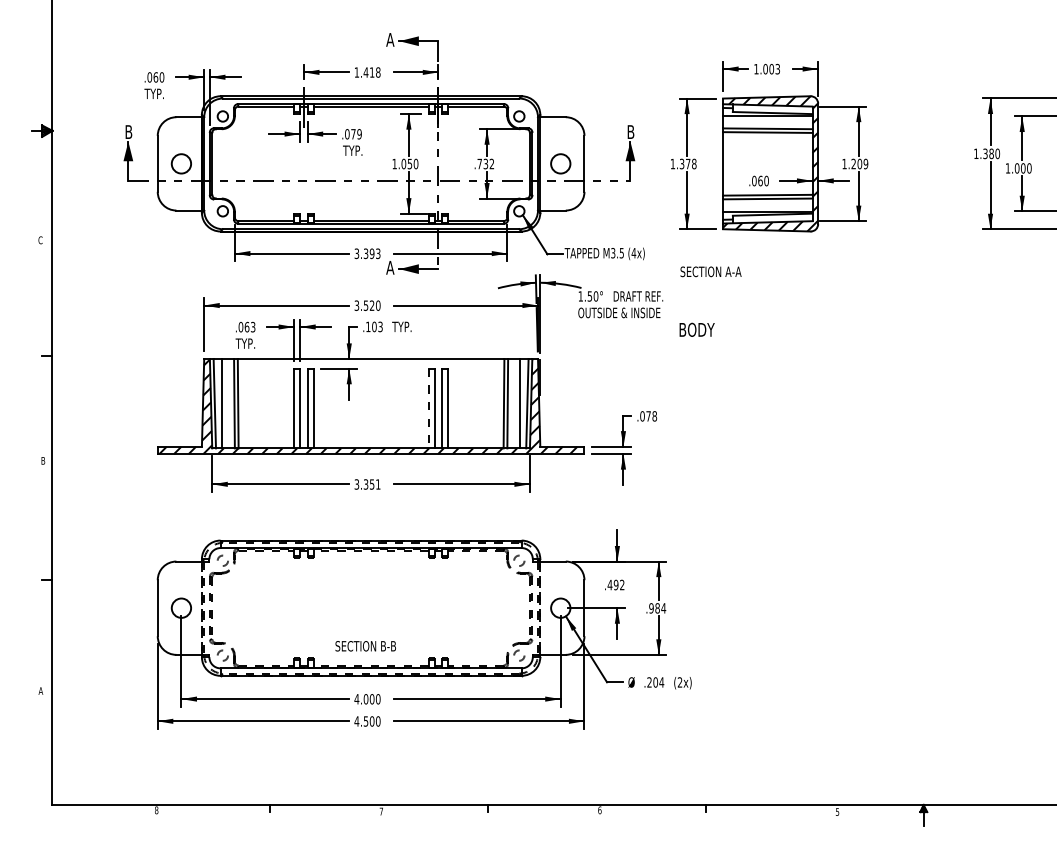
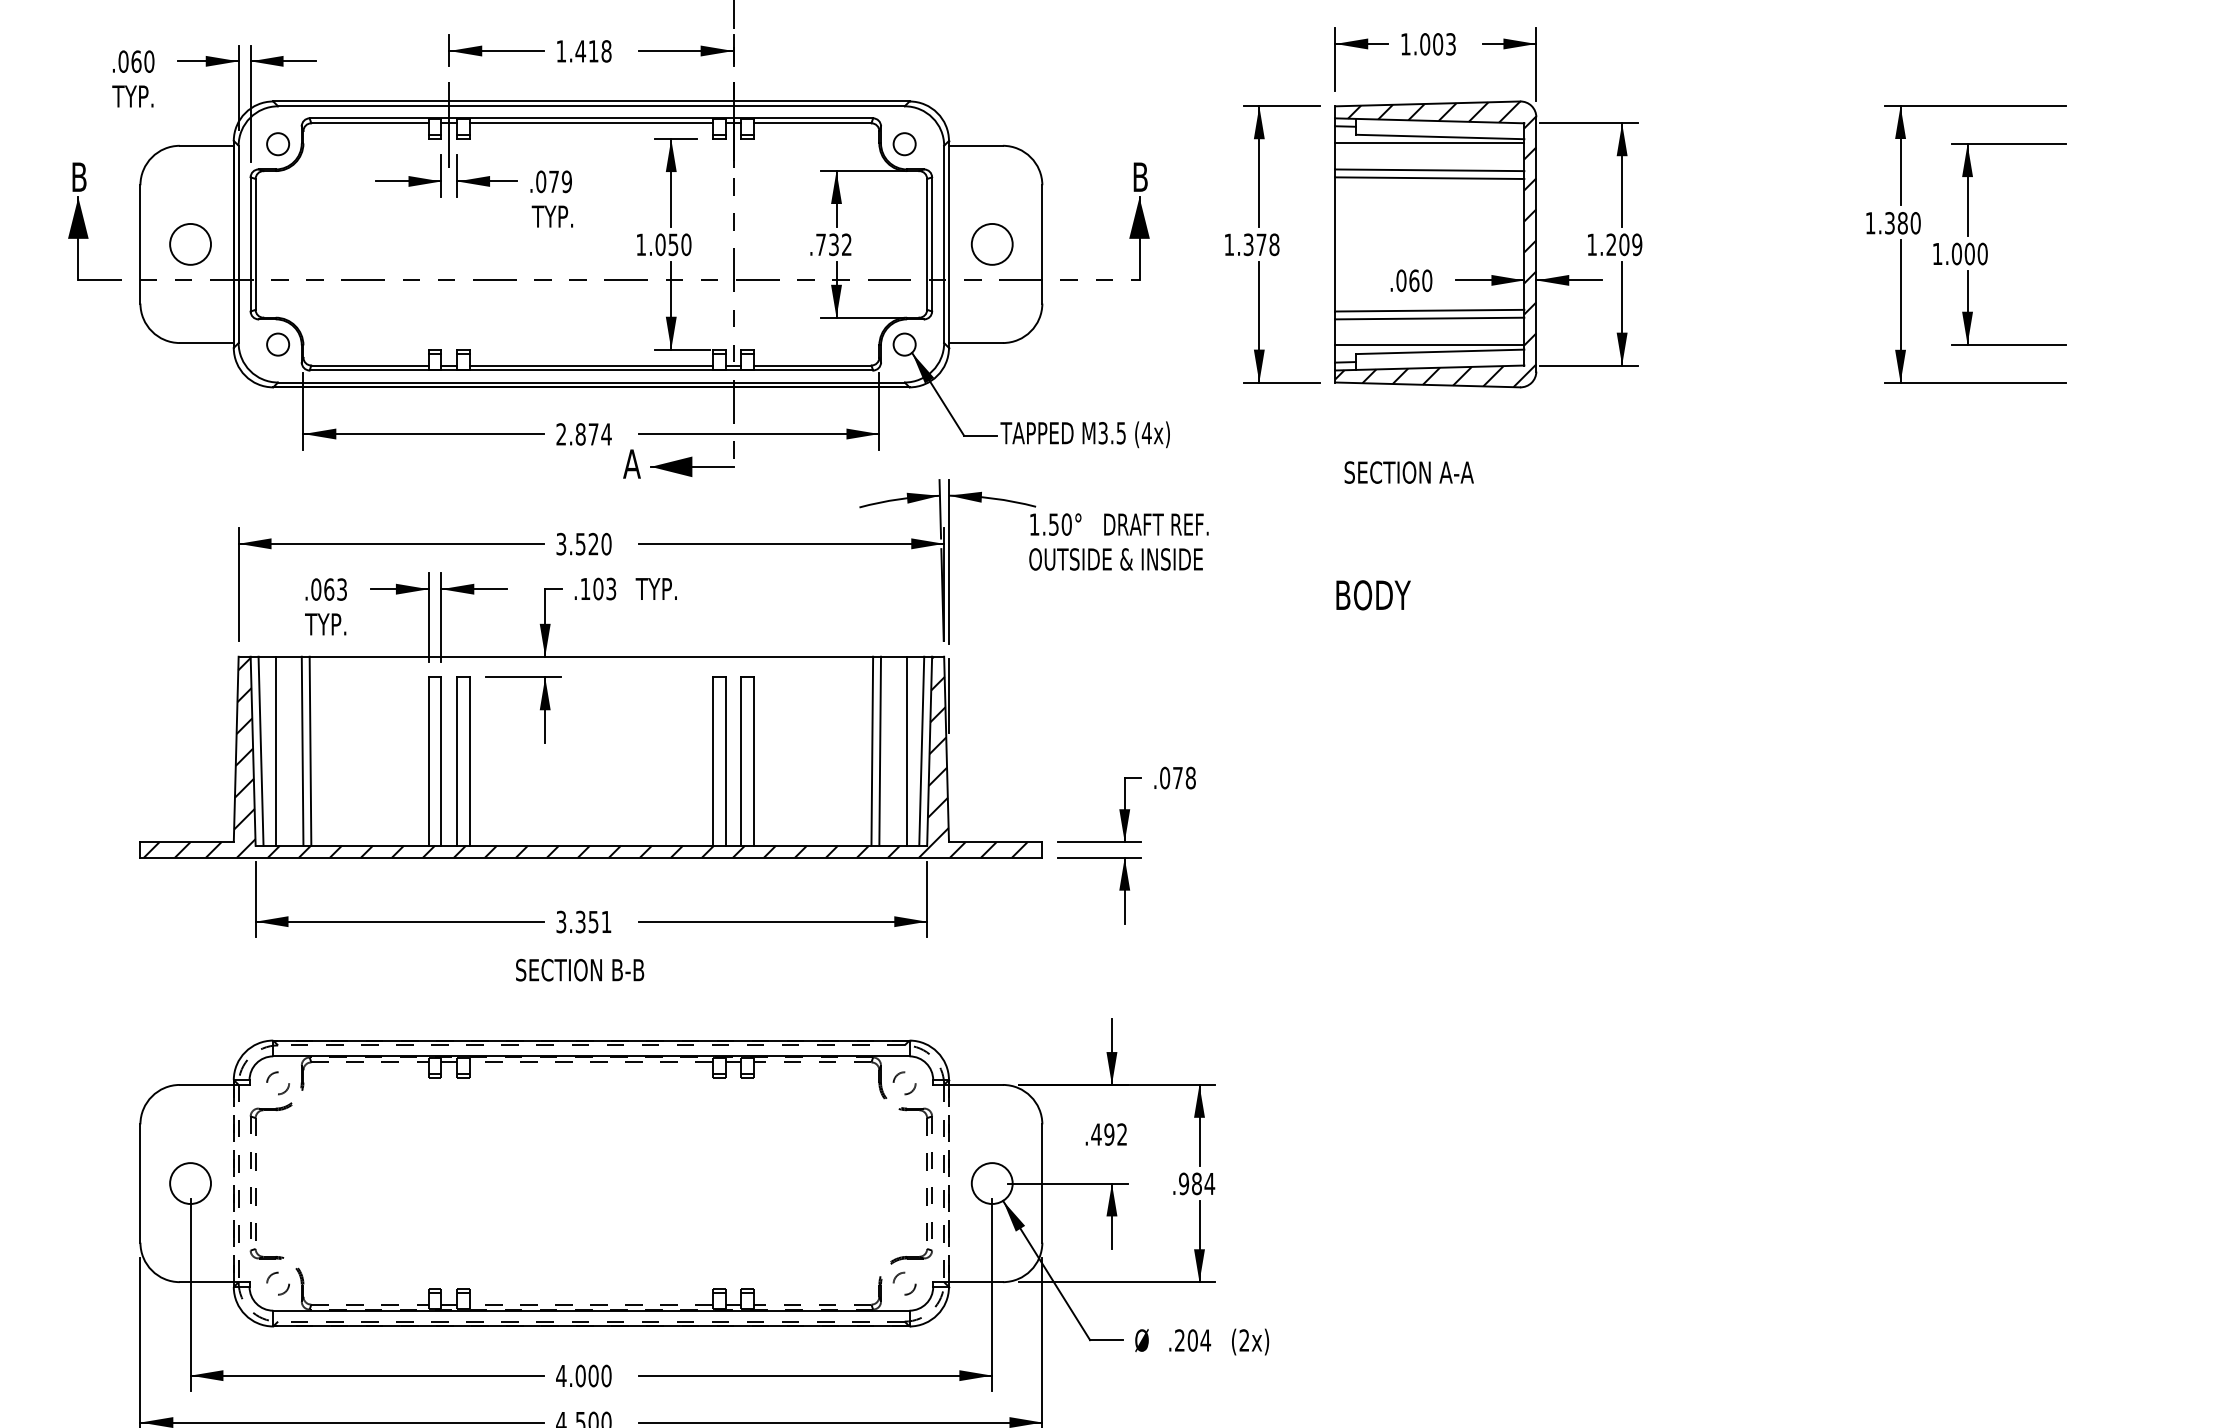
text: (367, 253) -> (583, 433), 3.393 -> 2.874
text: (710, 271) -> (1408, 471), moved
text: (696, 329) -> (1372, 594), moved
line: (428, 408) -> (712, 761), dashed -> solid
text: (365, 646) -> (579, 970), moved

